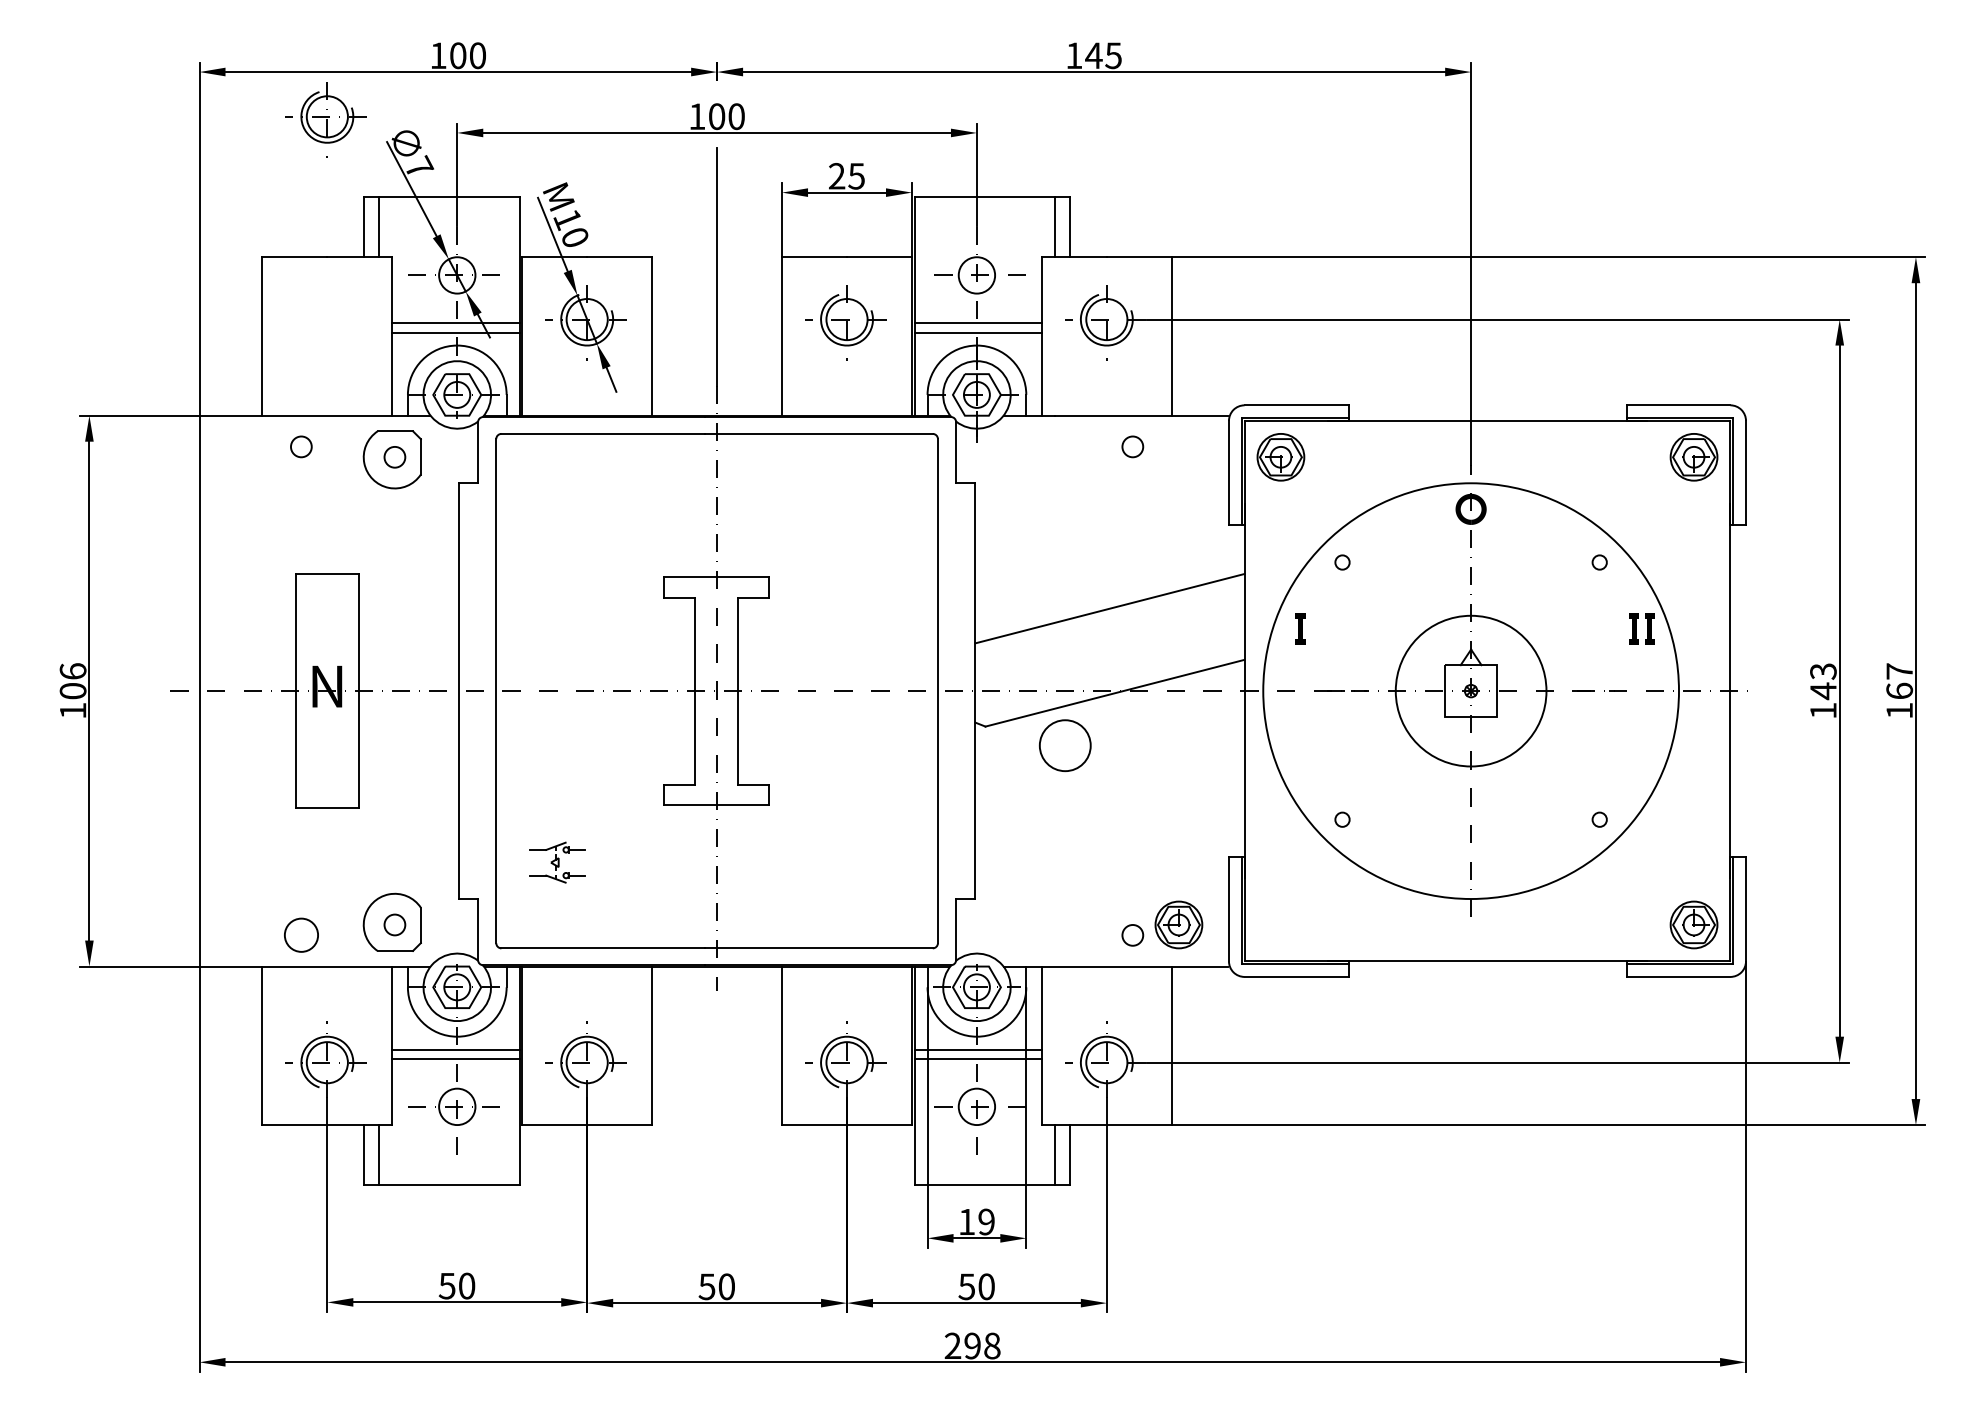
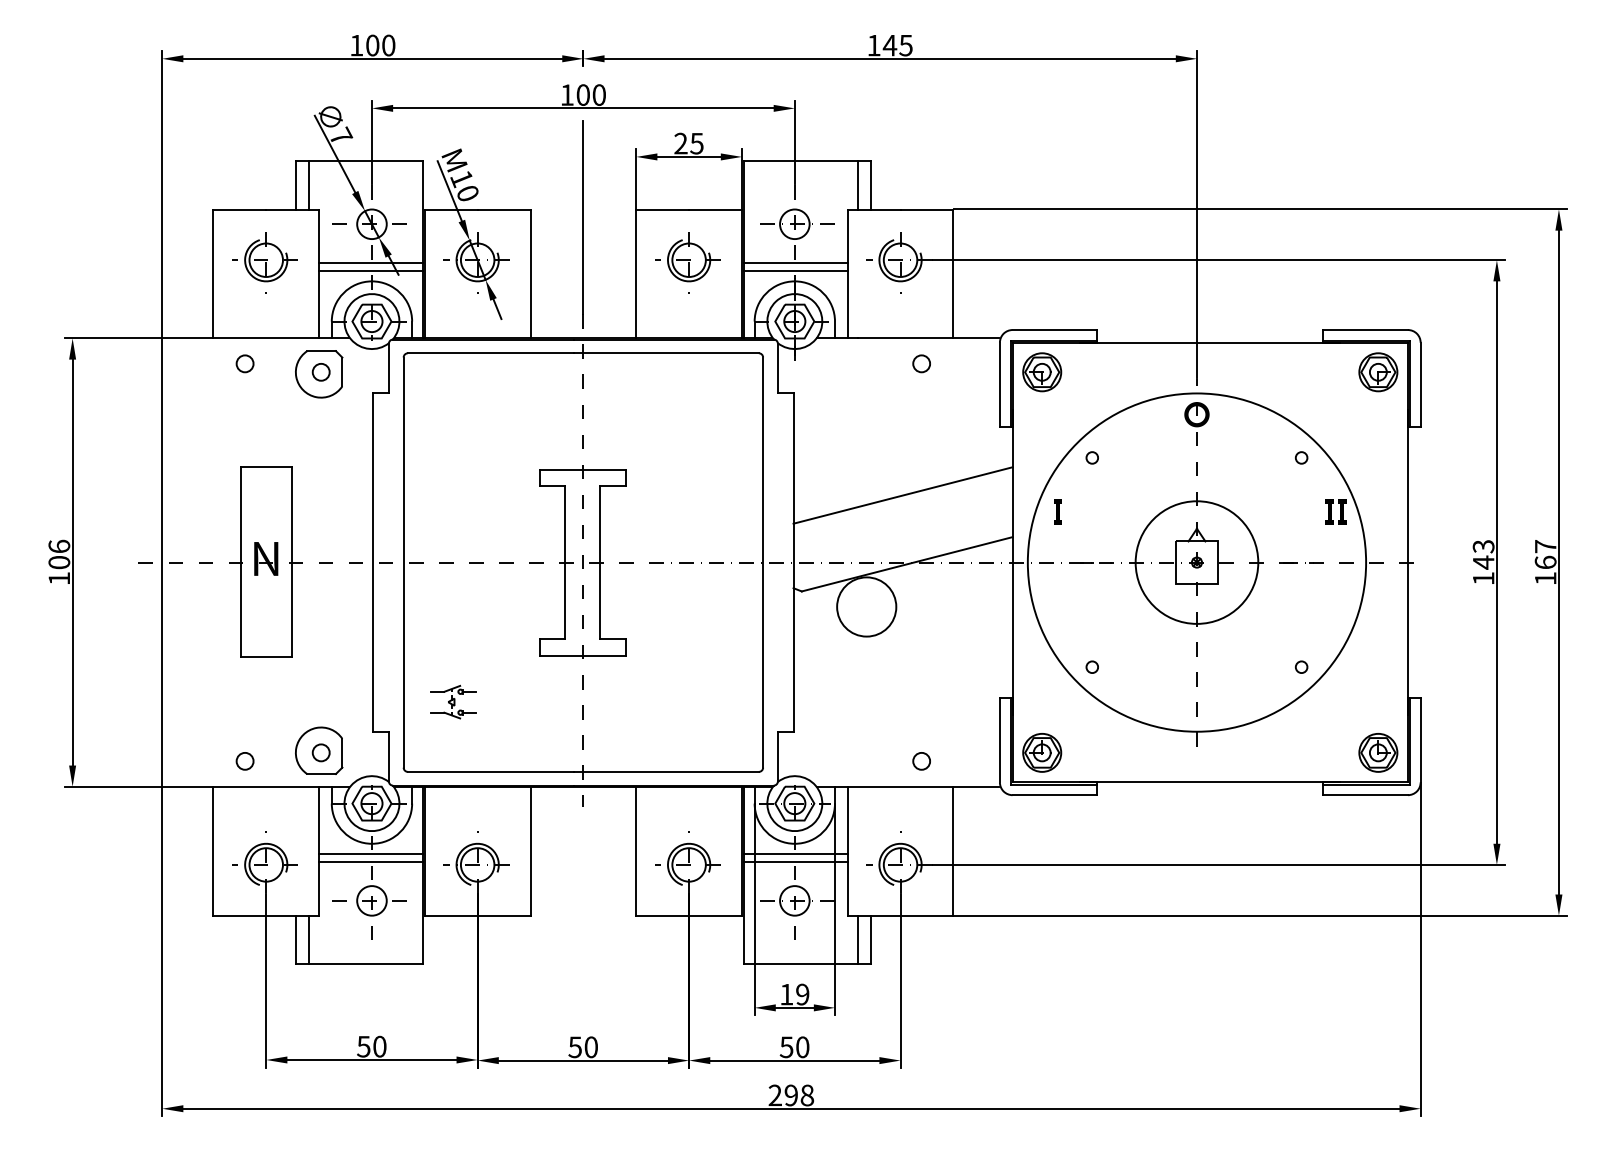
part: (325, 119) -> (264, 262), moved
circle: (1065, 745) -> (866, 606), size x1.43
part: (1179, 924) -> (1042, 752), moved
circle: (300, 935) -> (244, 761), size x0.62

